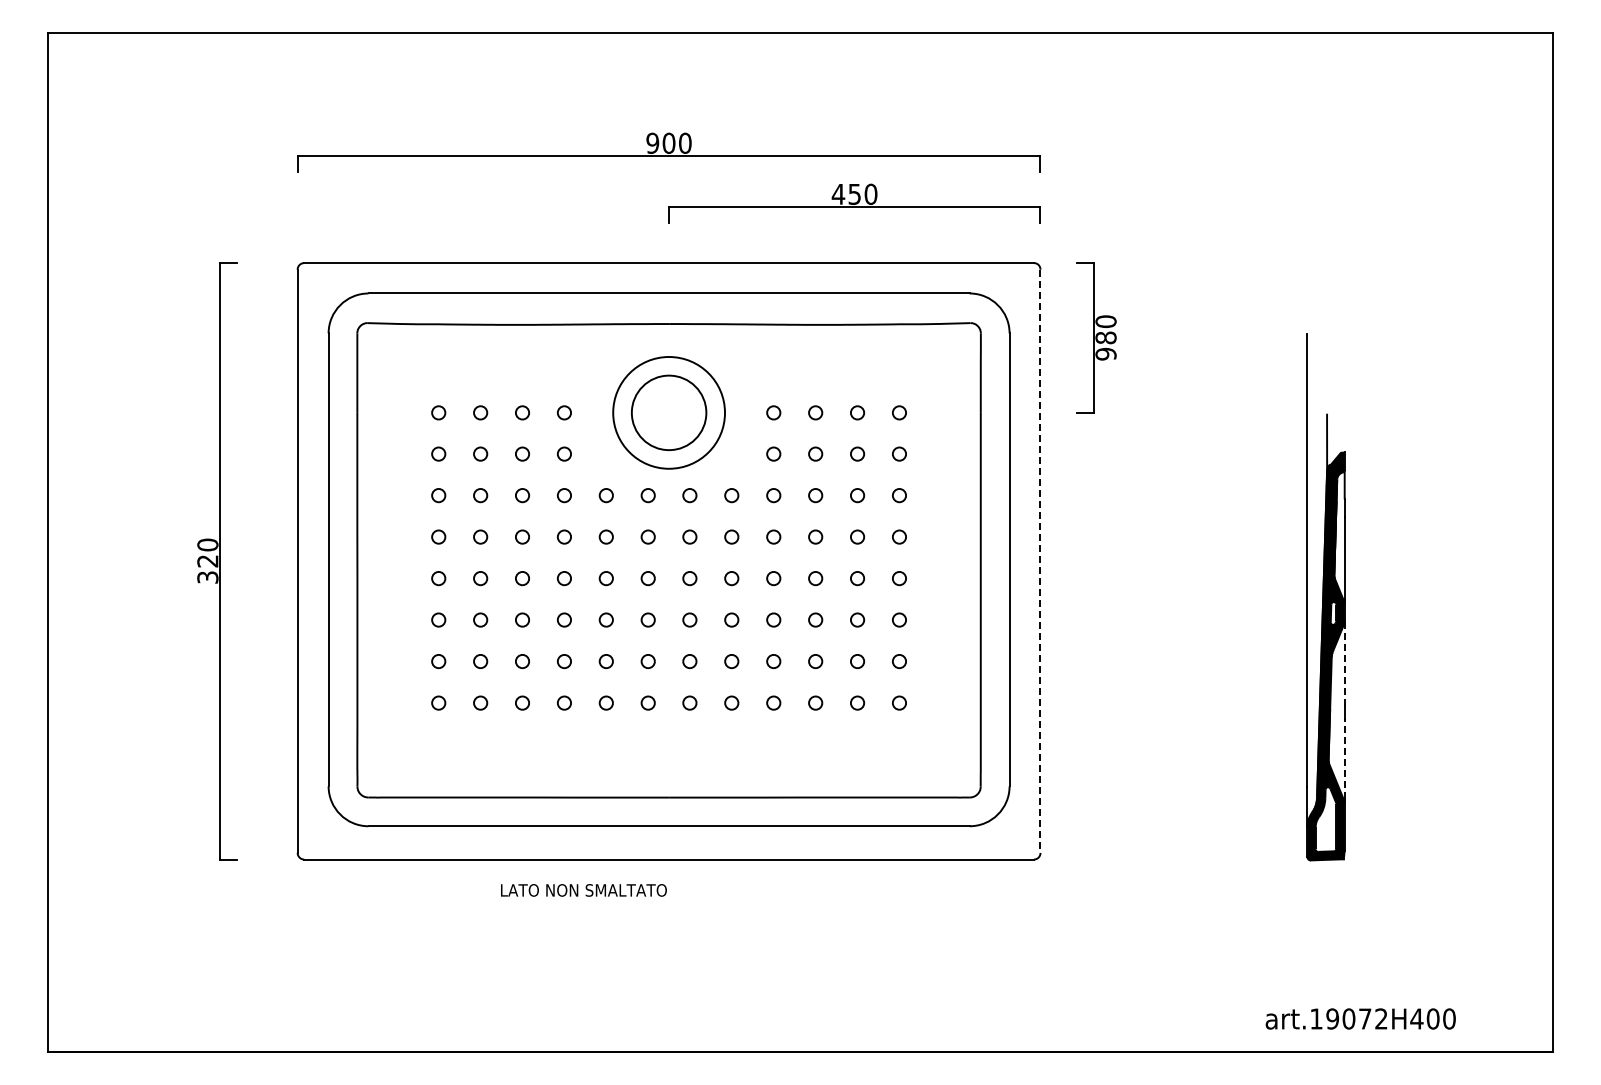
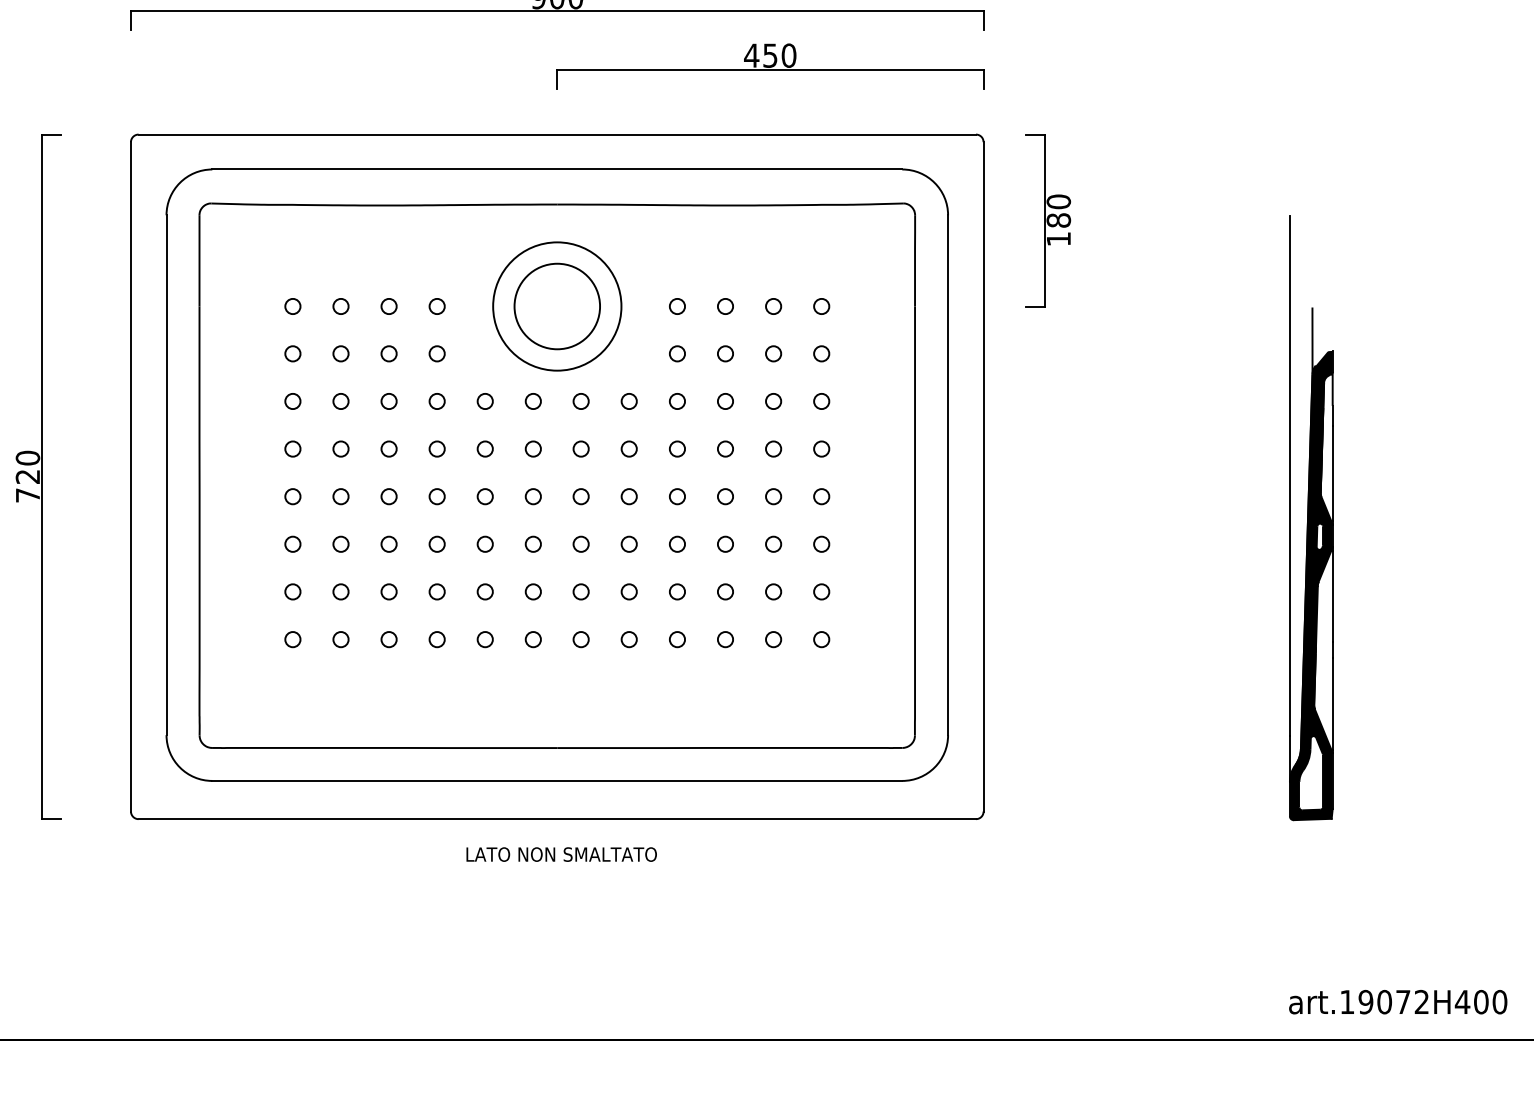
text: (1105, 353) -> (1058, 238), 980 -> 180
line: (1040, 561) -> (983, 477), dashed -> solid
text: (207, 577) -> (27, 495), 320 -> 720
line: (1344, 665) -> (1332, 596), dashed -> solid
line: (1344, 759) -> (1332, 704), dashed -> solid
text: (583, 890) -> (561, 854), moved
text: (1360, 1018) -> (1397, 1001), moved

